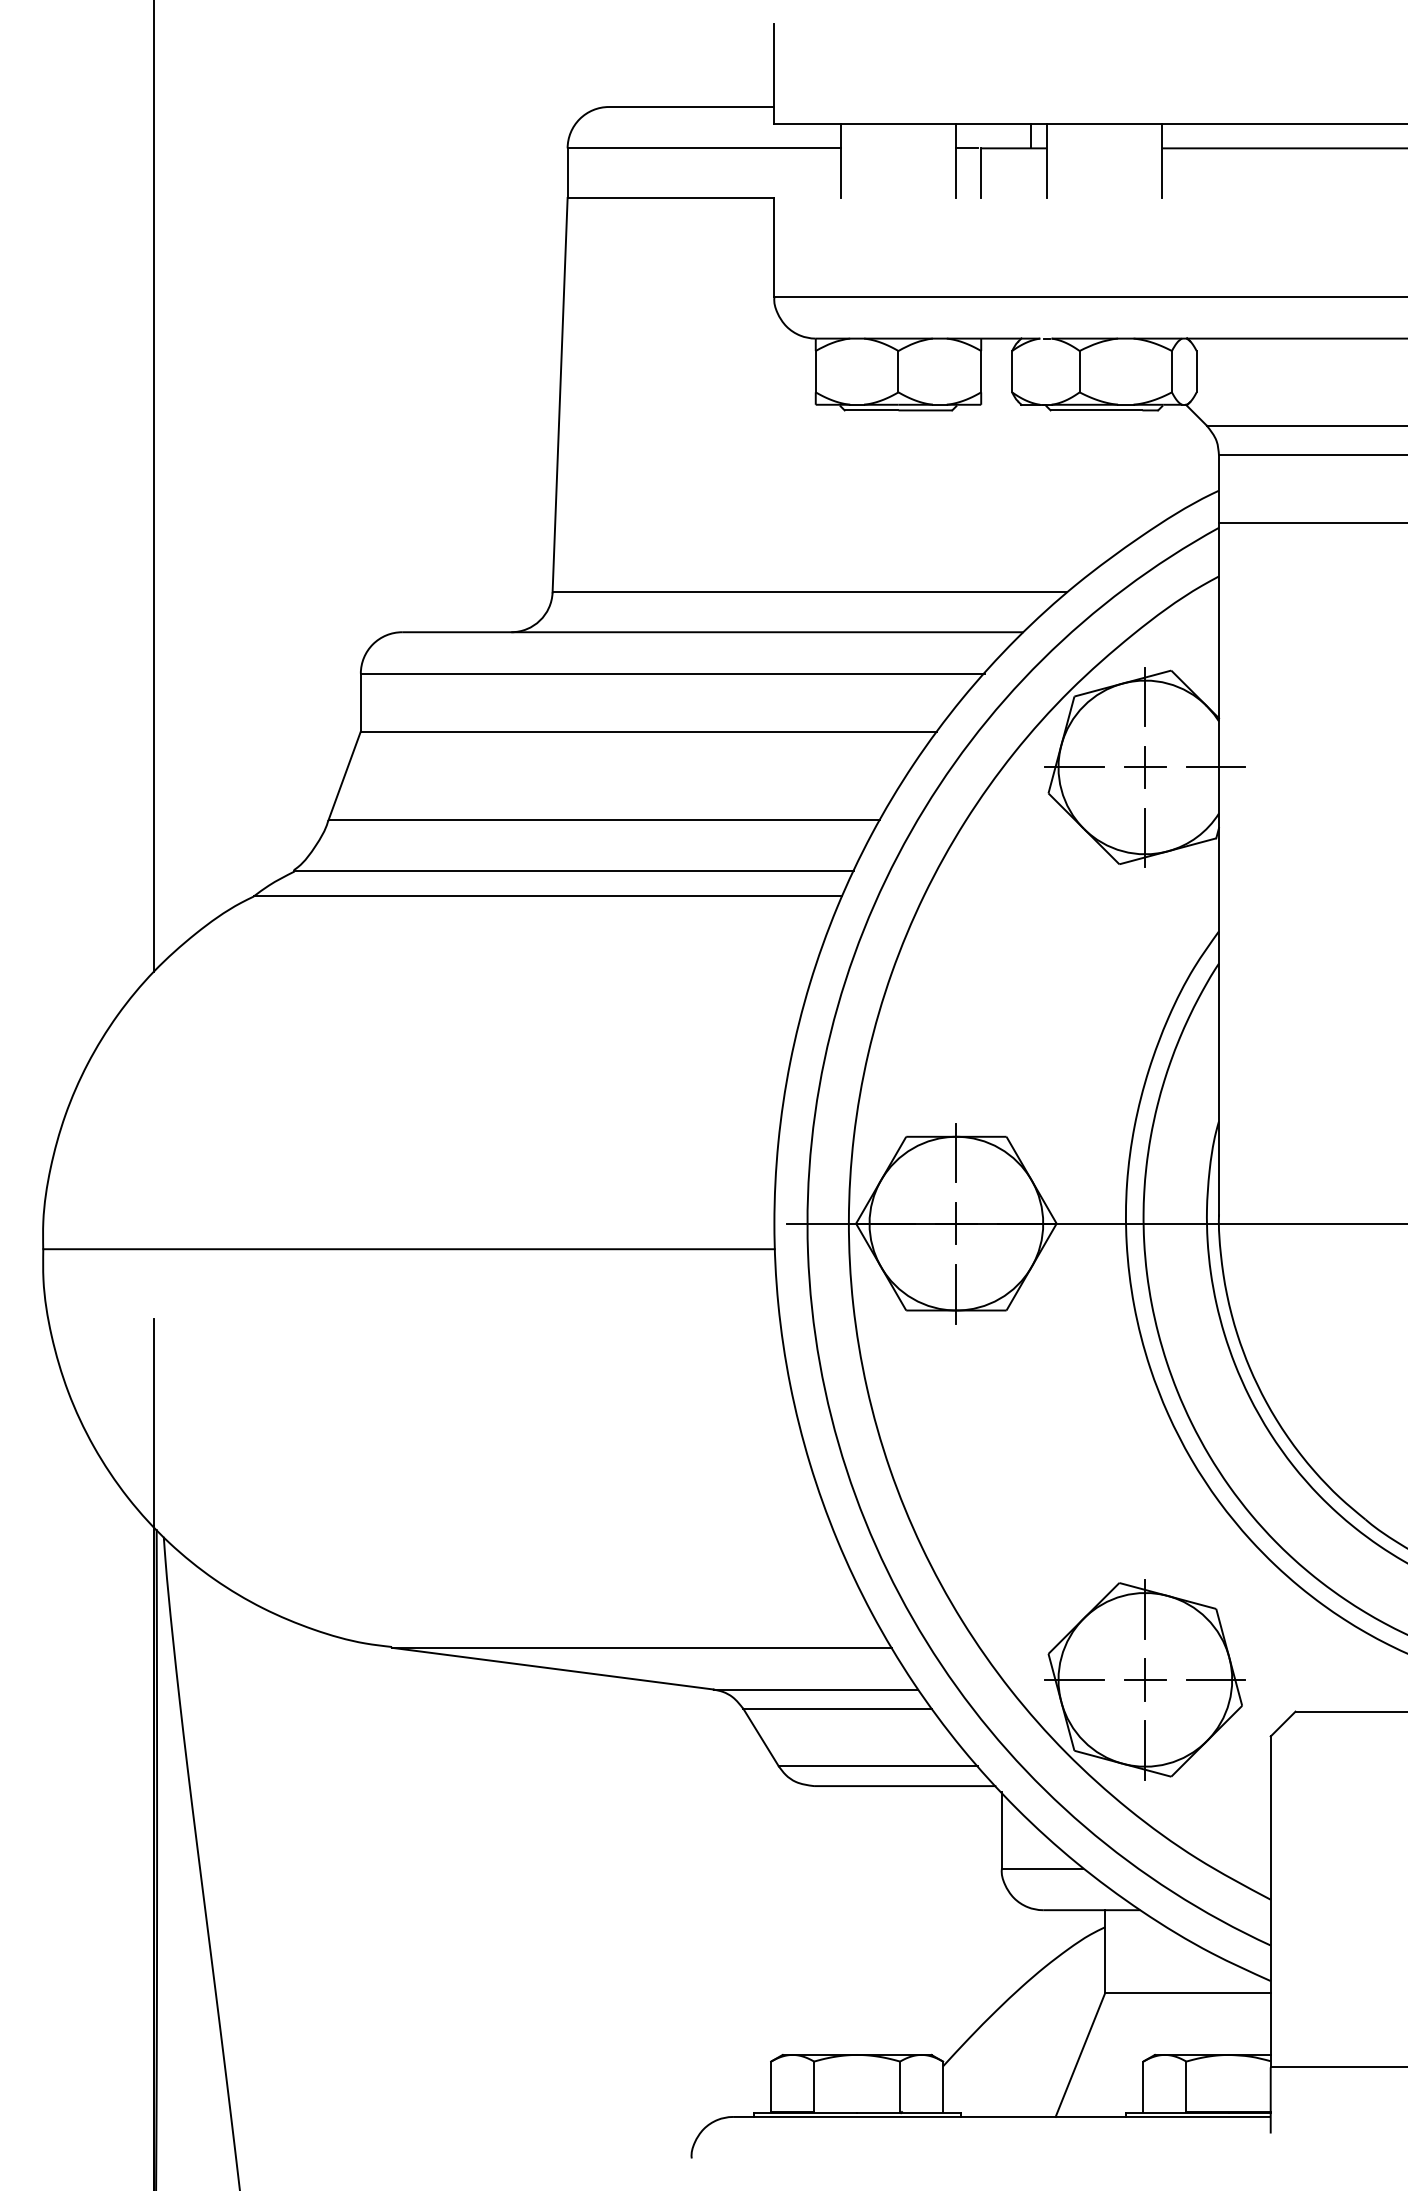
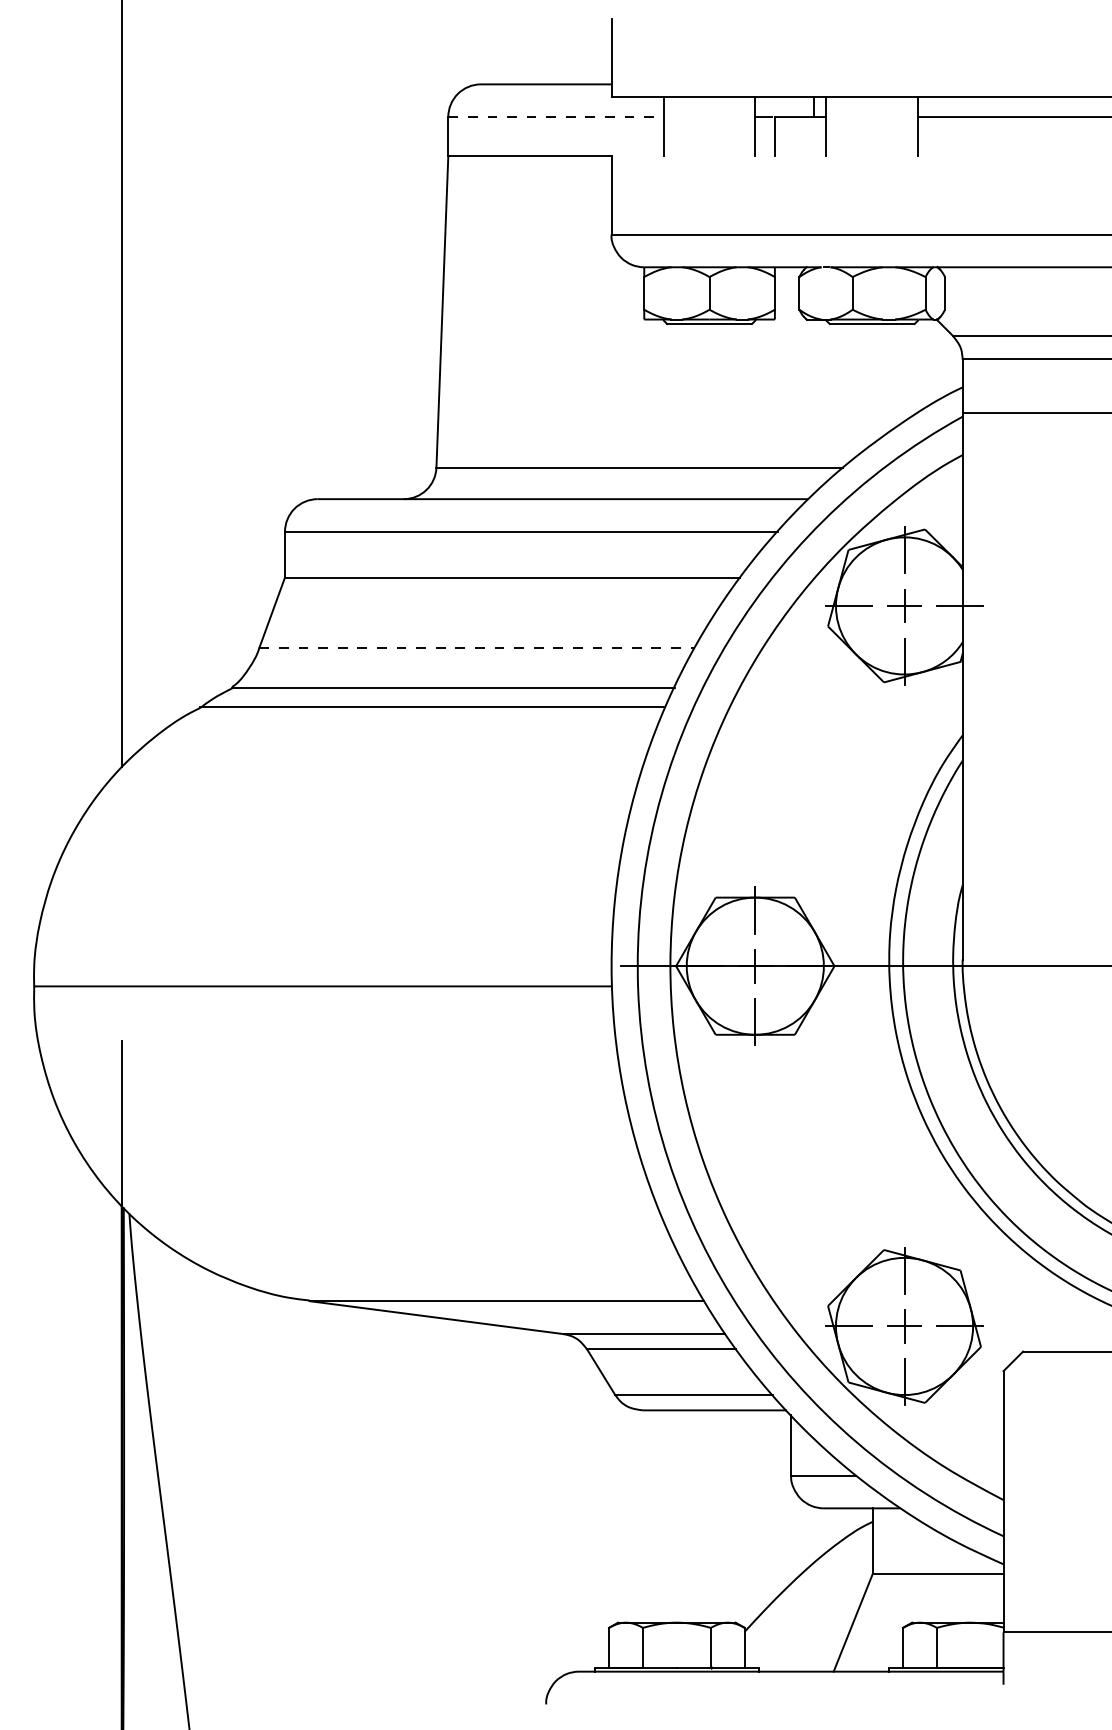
line: (704, 148) -> (556, 117), solid -> dashed
line: (604, 820) -> (477, 647), solid -> dashed

